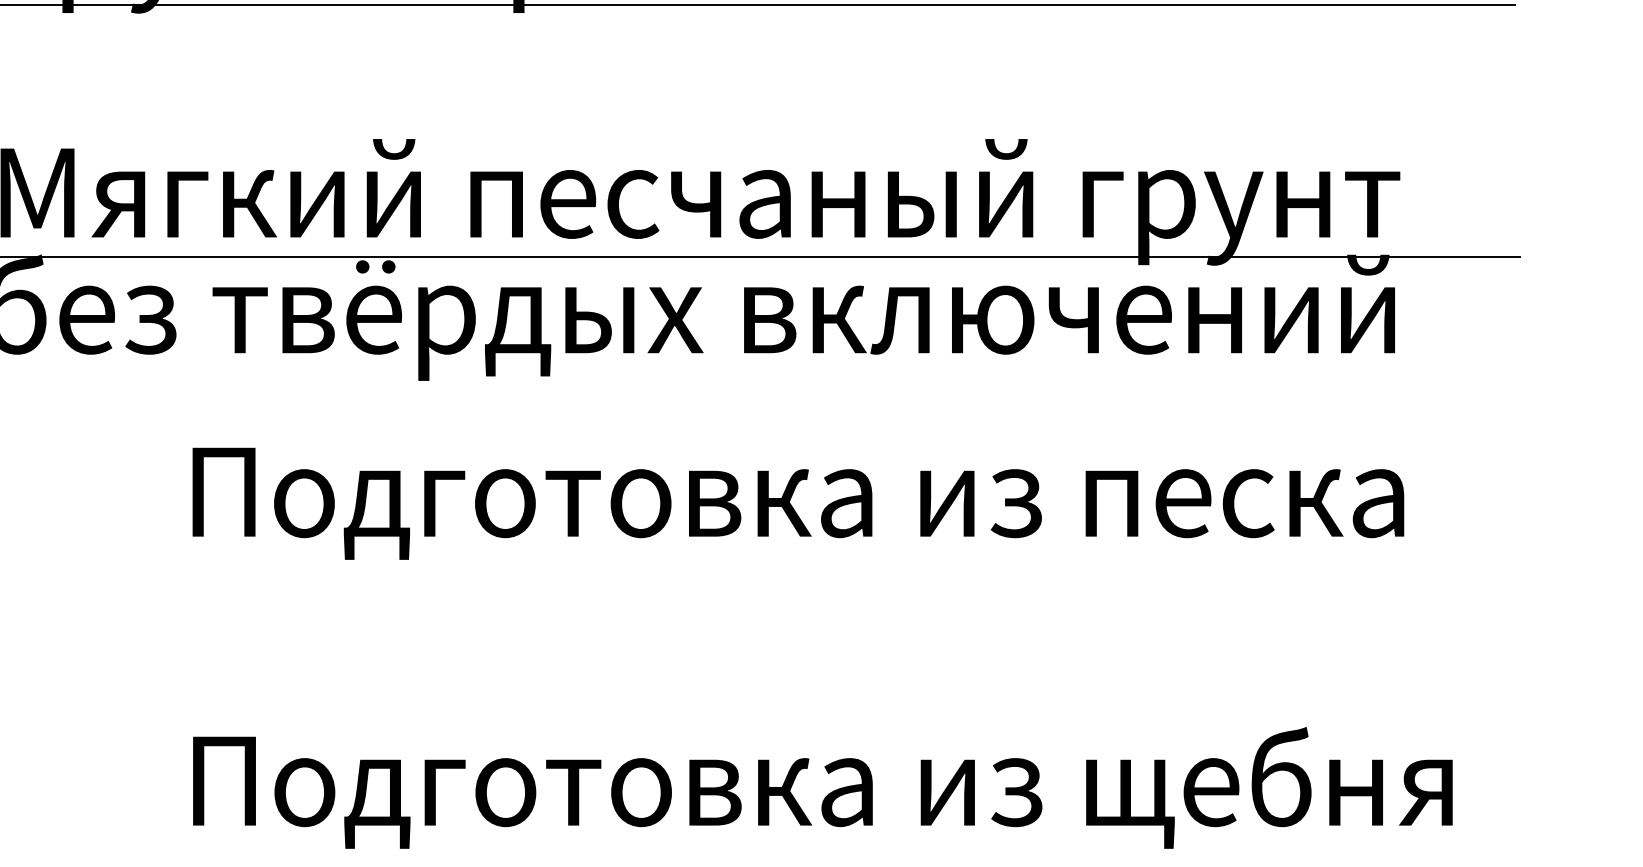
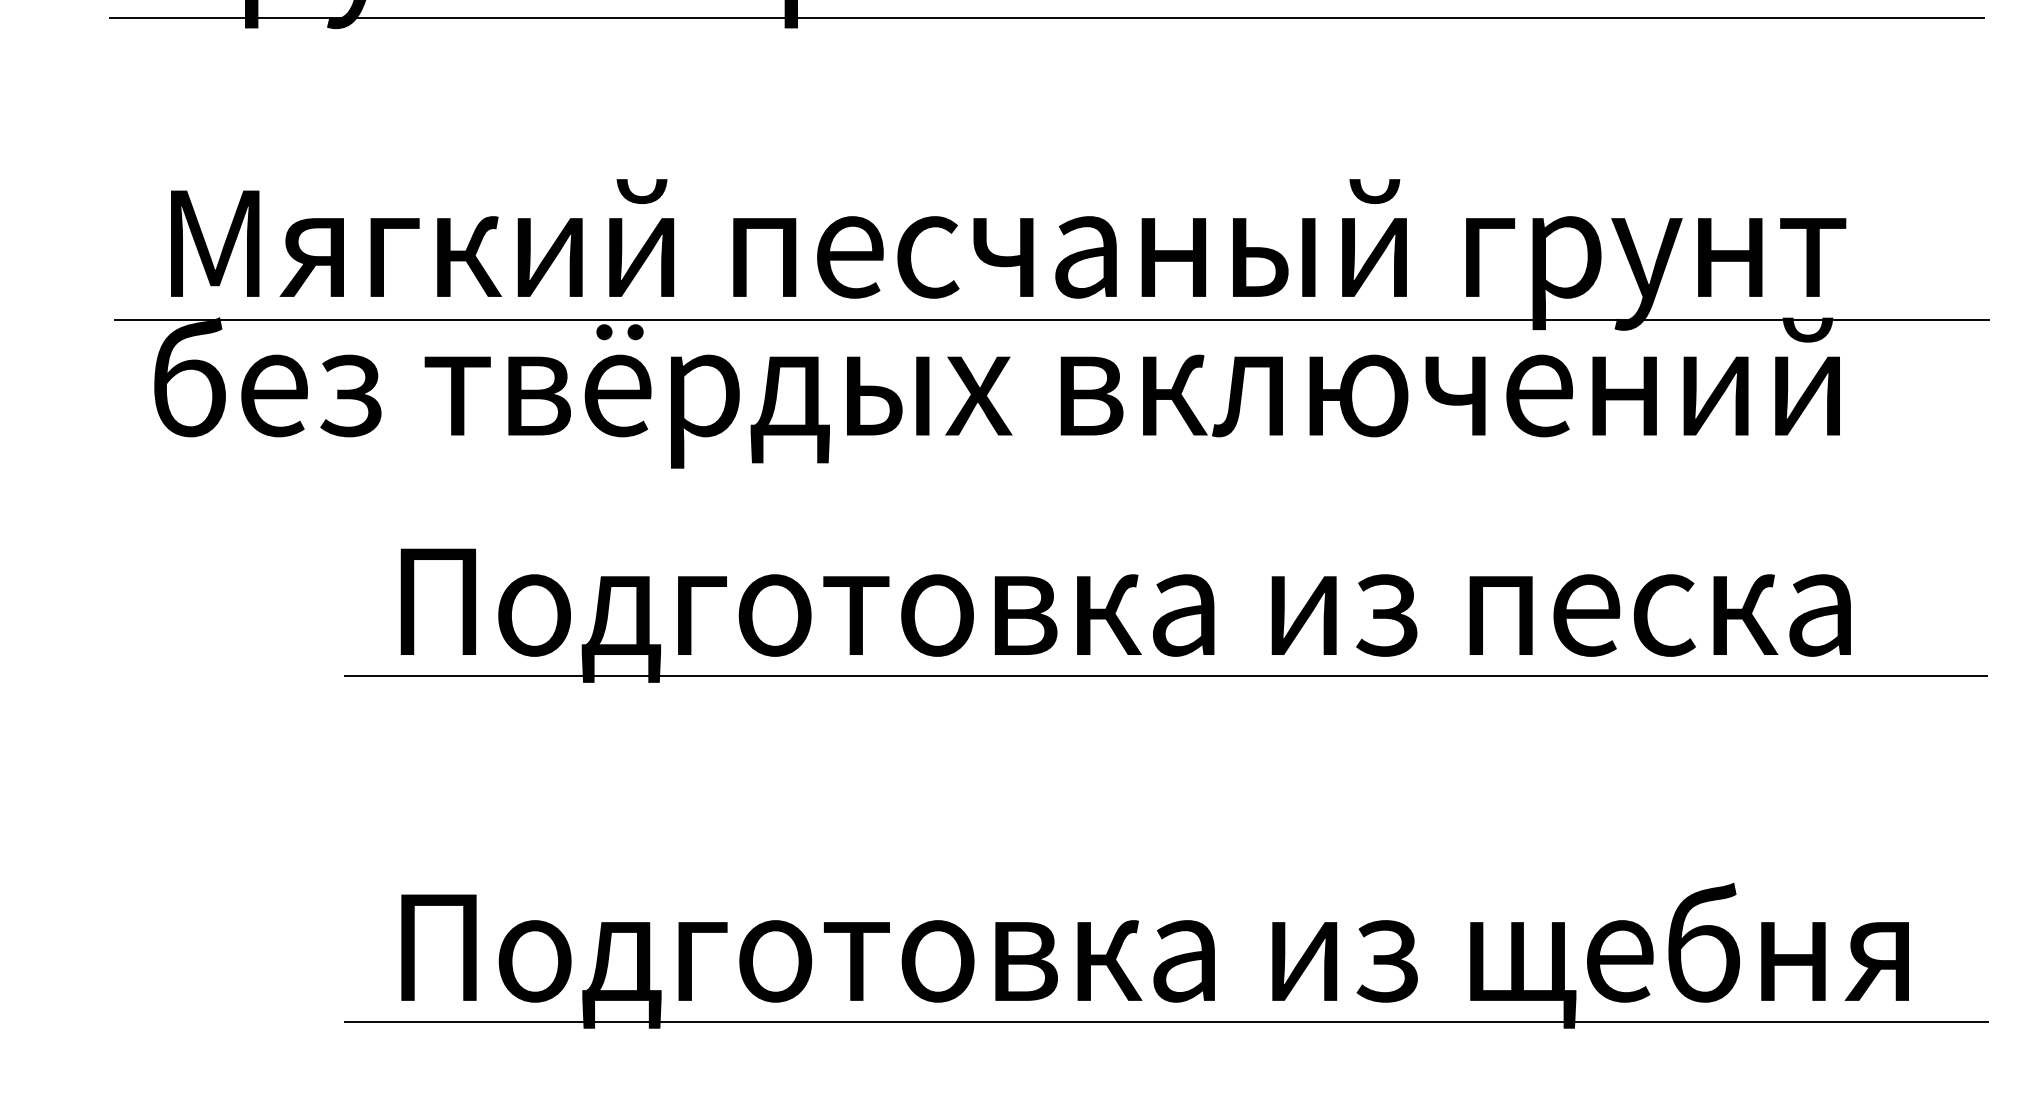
line: (831, 553) -> (1165, 675), added
line: (832, 842) -> (1166, 1021), added

